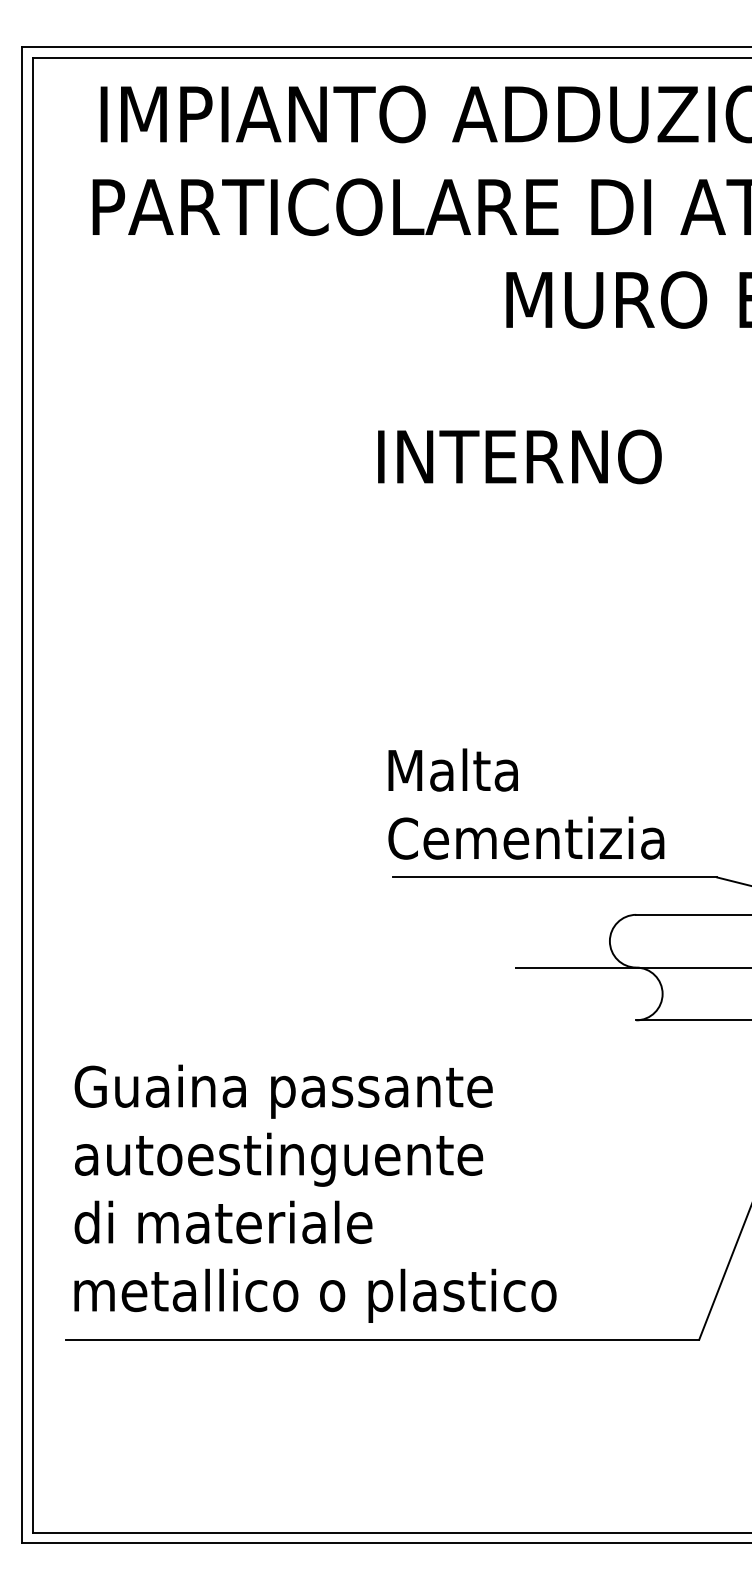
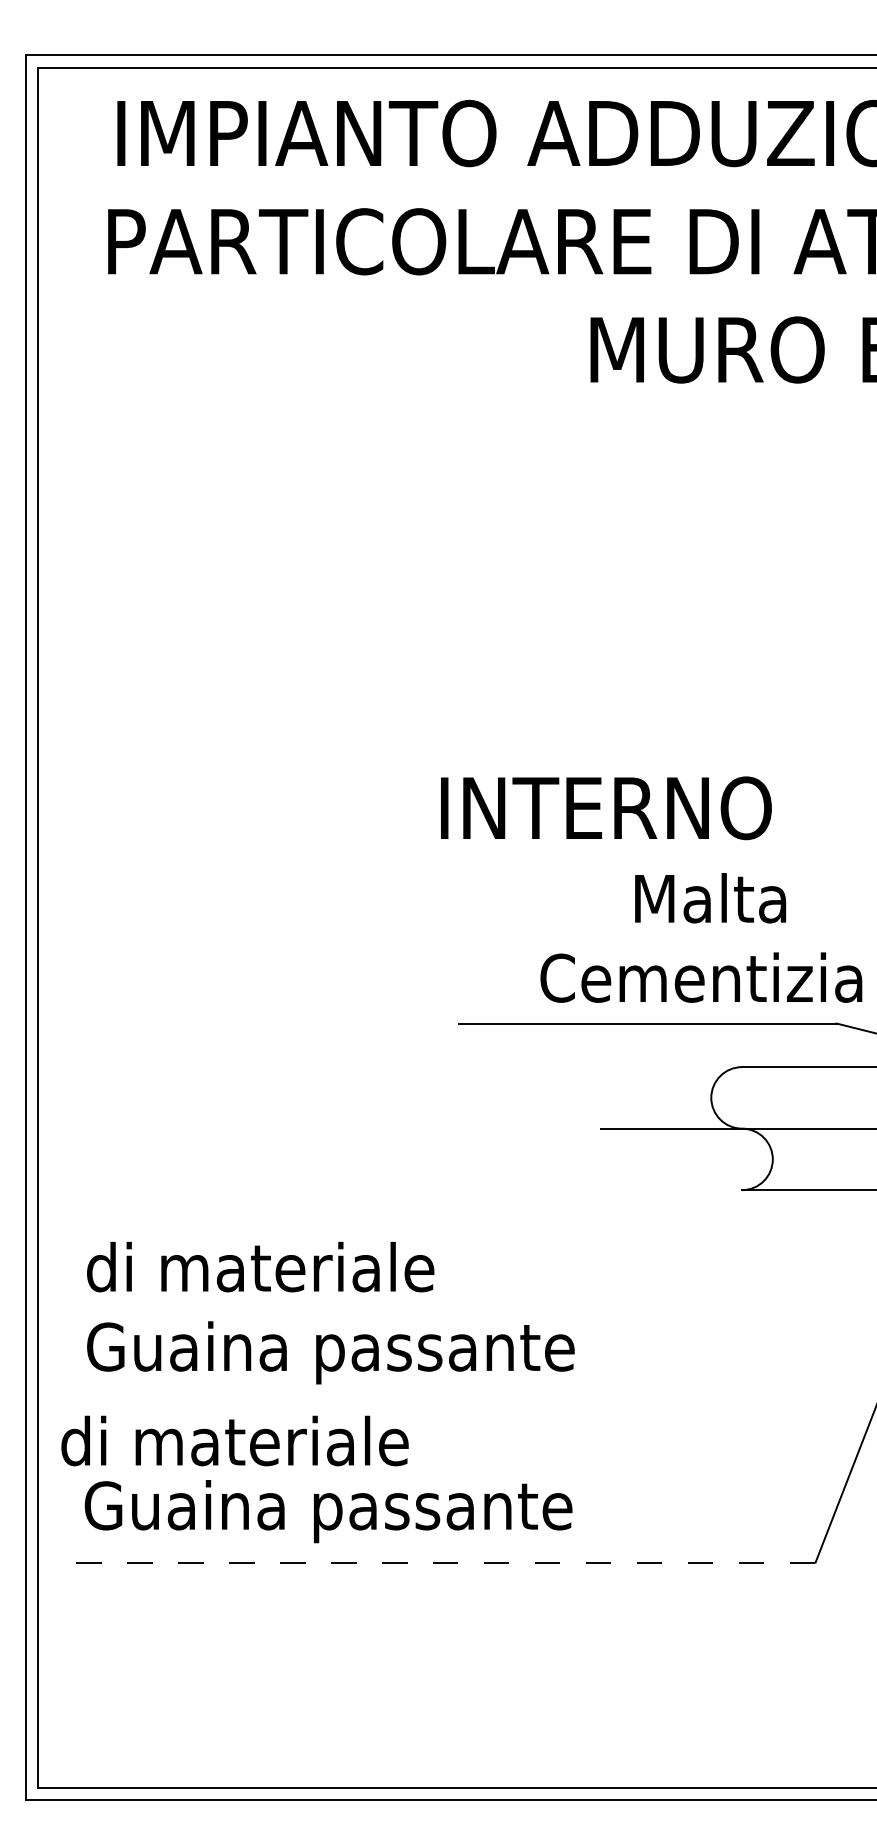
text: (519, 456) -> (605, 807), moved
text: (452, 769) -> (709, 897), moved
text: (526, 837) -> (701, 976), moved
text: (283, 1091) -> (330, 1273), Guaina passante -> di materiale
text: (283, 1159) -> (330, 1352), autoestinguente -> Guaina passante
text: (223, 1221) -> (234, 1439), moved
text: (314, 1295) -> (366, 1511), metallico o plastico -> Guaina passante
line: (382, 1339) -> (446, 1562), solid -> dashed

